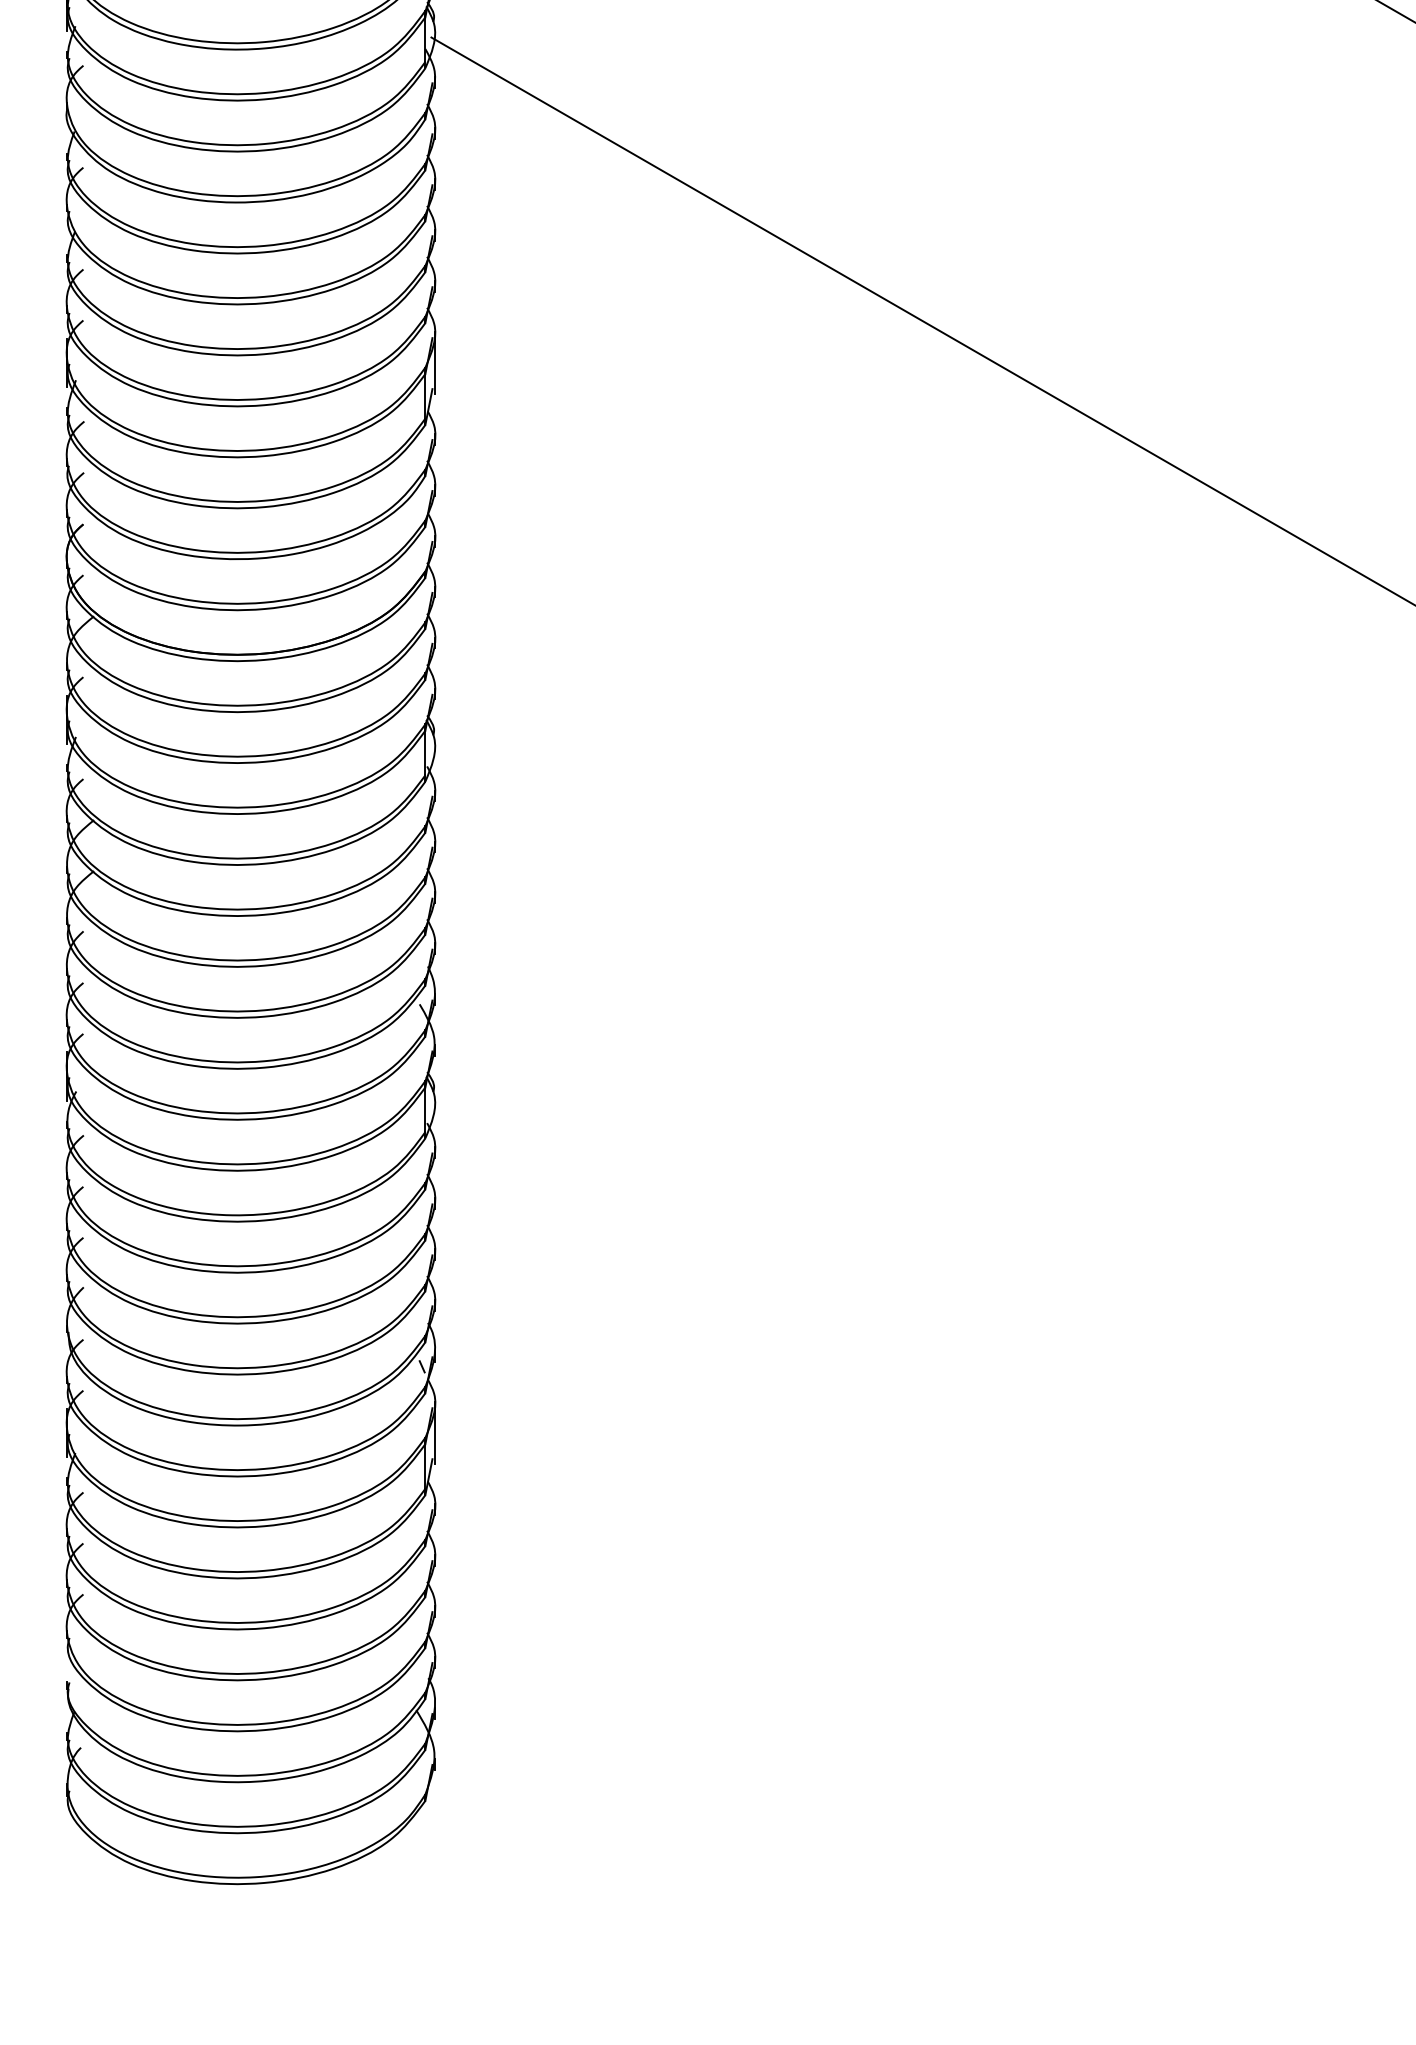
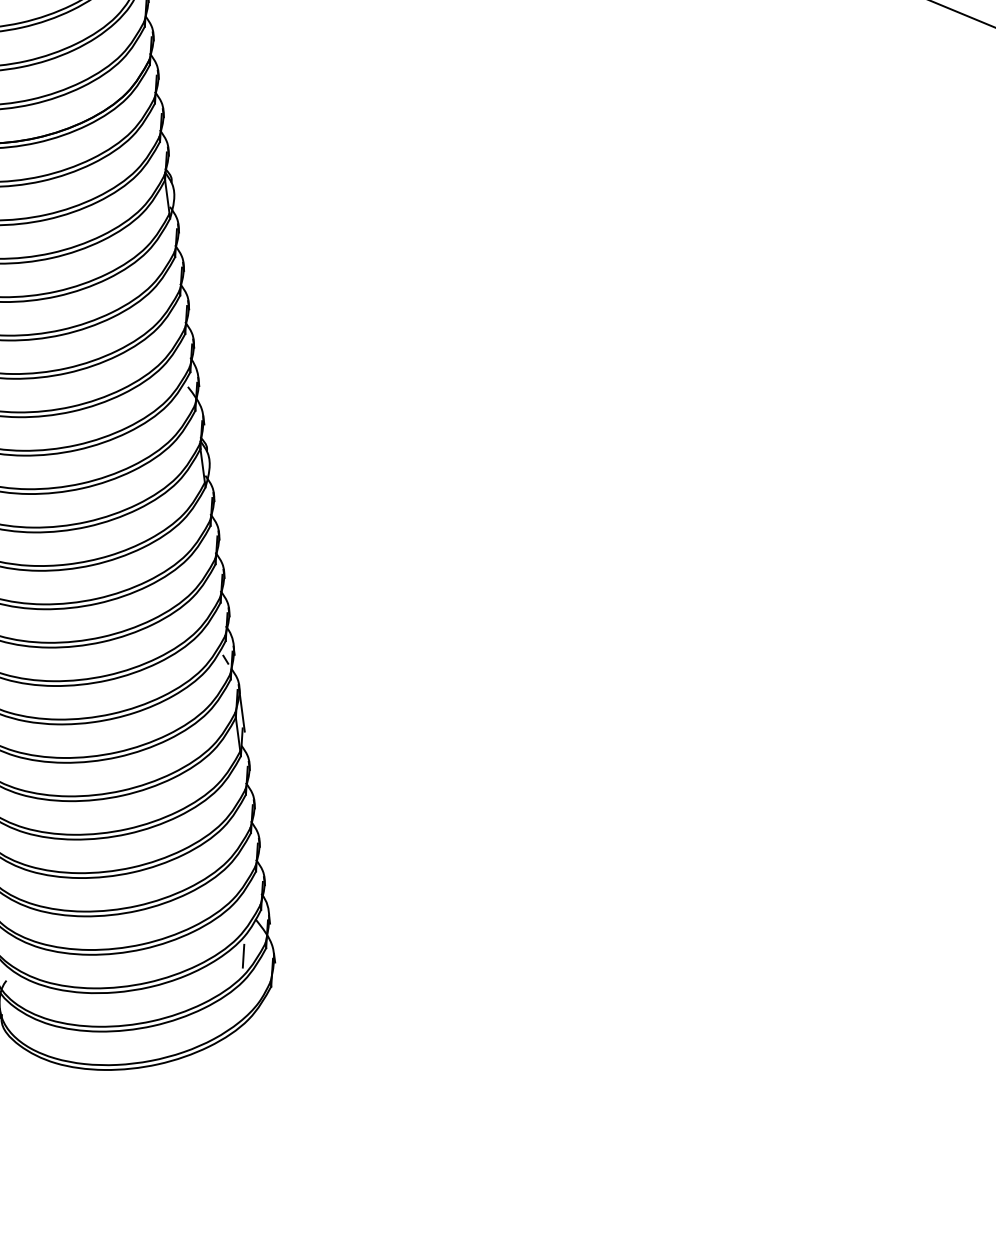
line: (394, 1756) -> (243, 956), added

